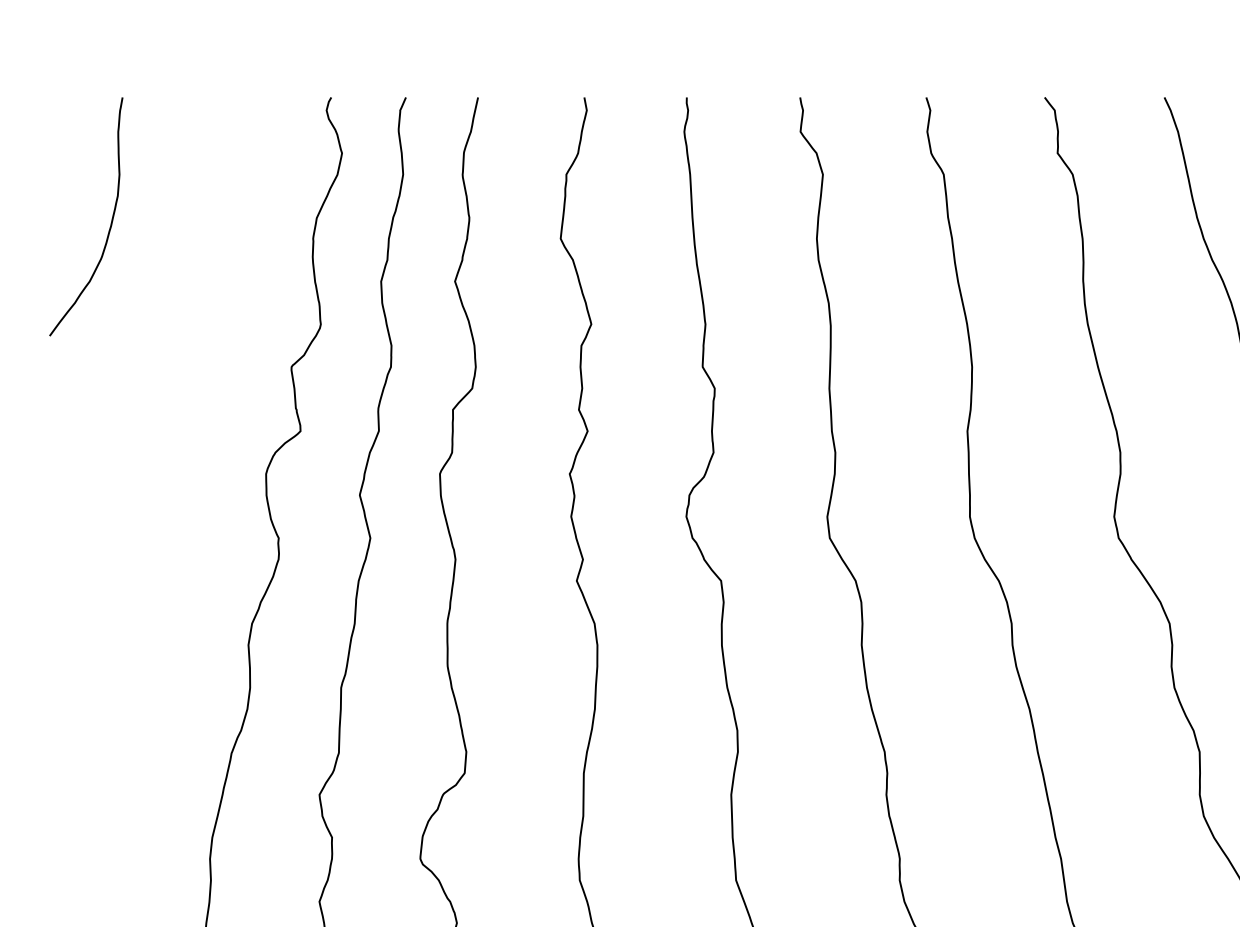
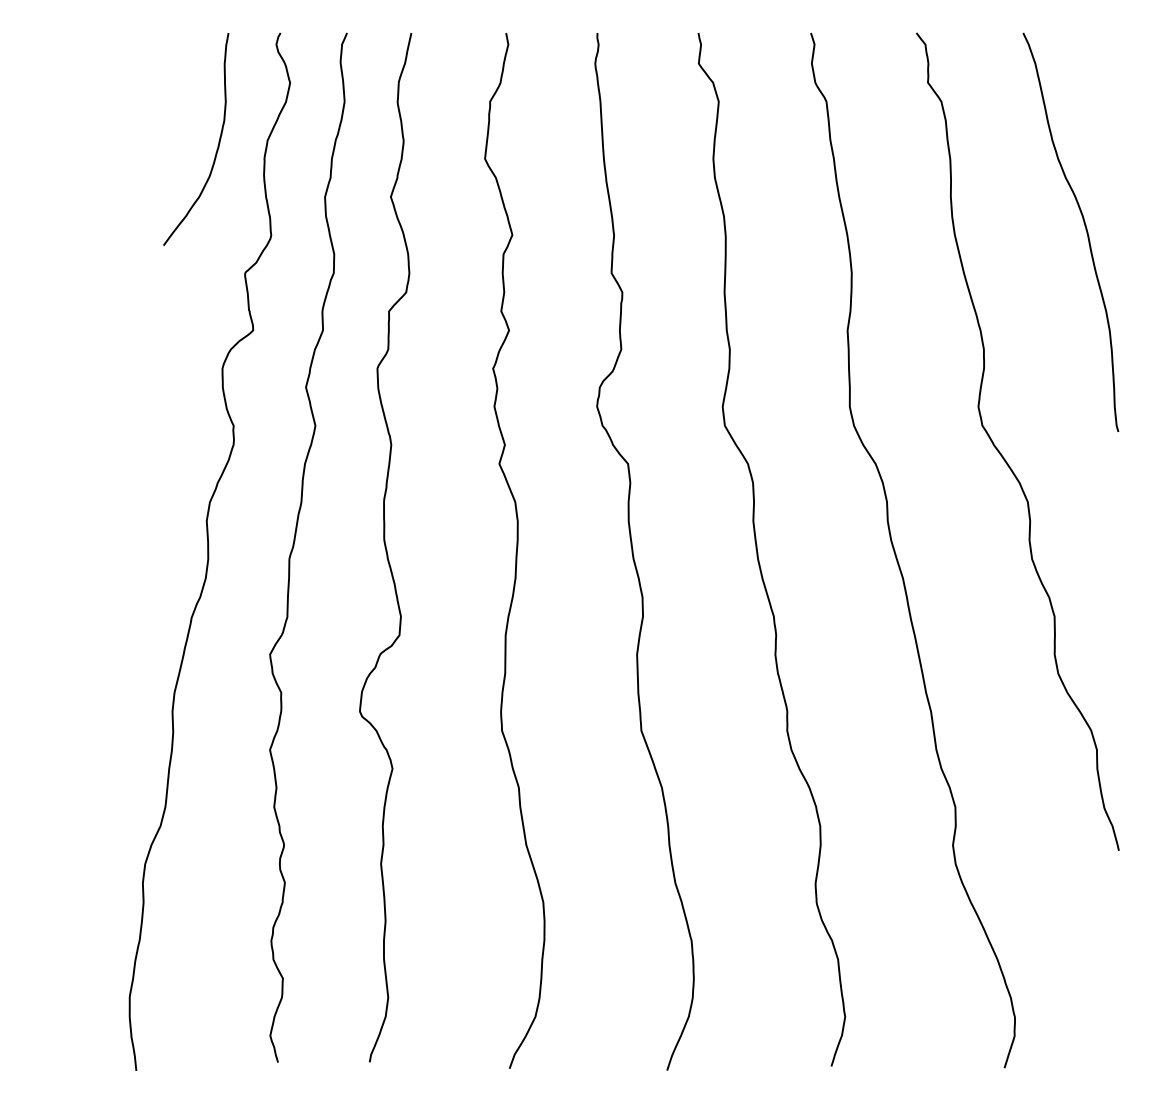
curve: (110, 223) -> (217, 145), moved

